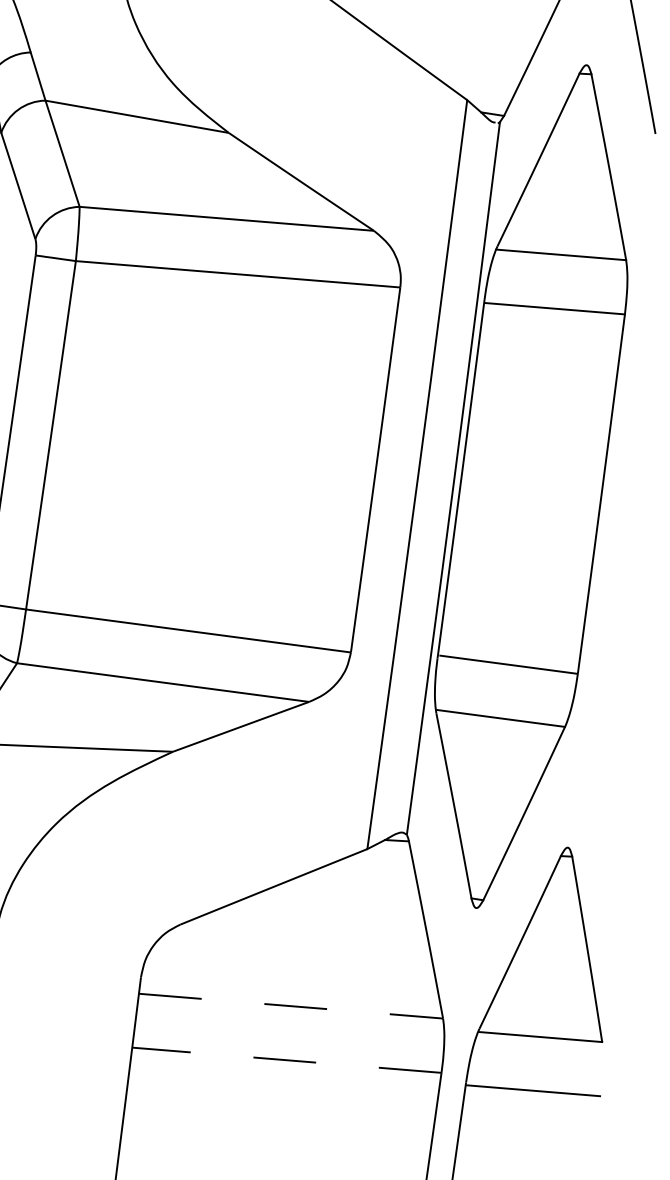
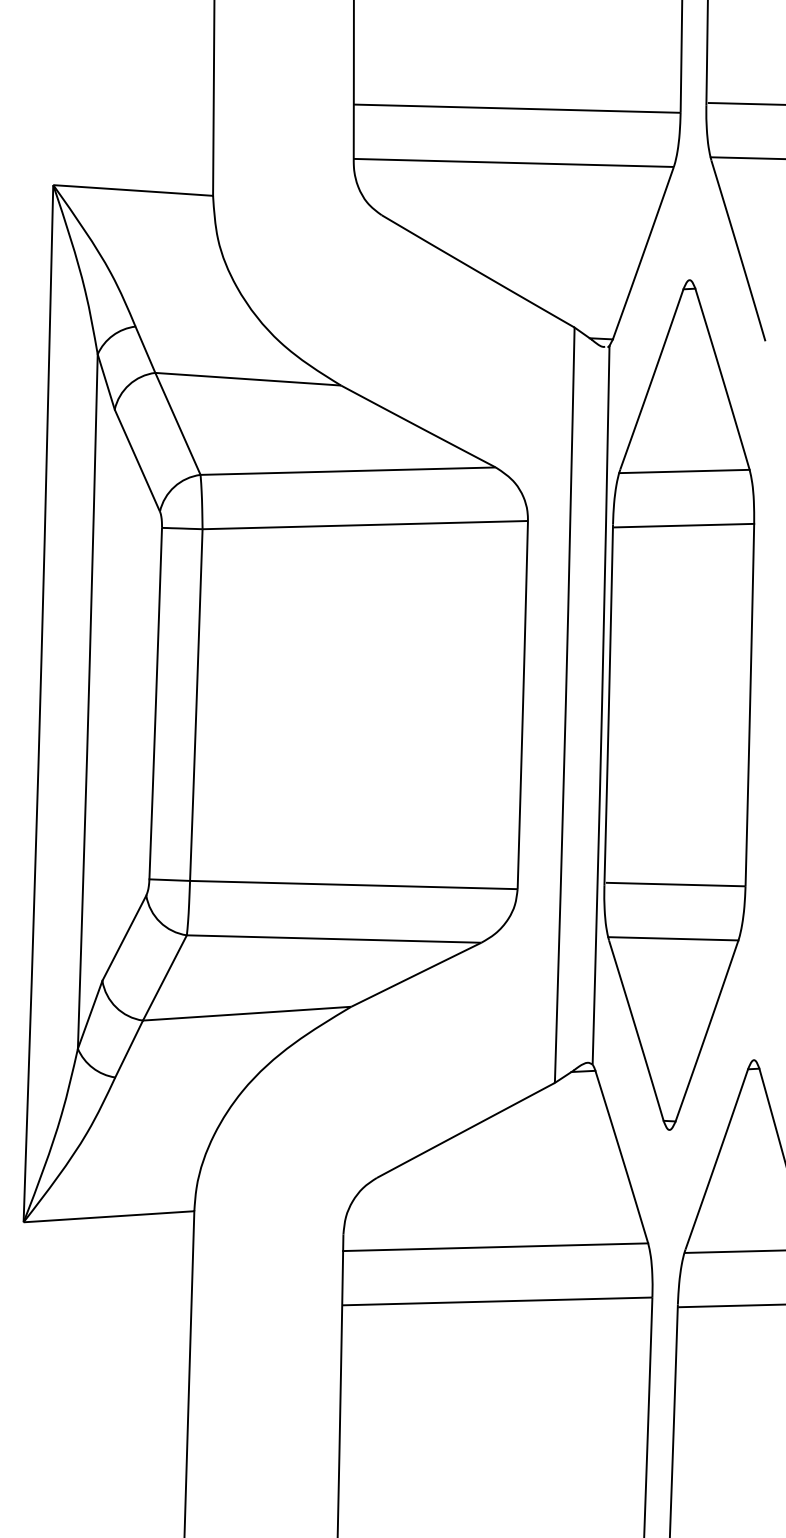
line: (290, 1006) -> (495, 1247), dashed -> solid
line: (285, 1060) -> (495, 1301), dashed -> solid

